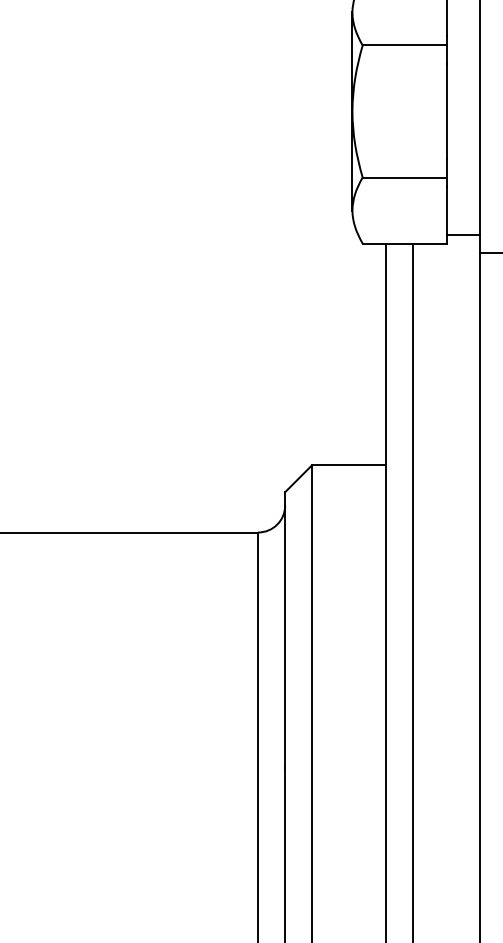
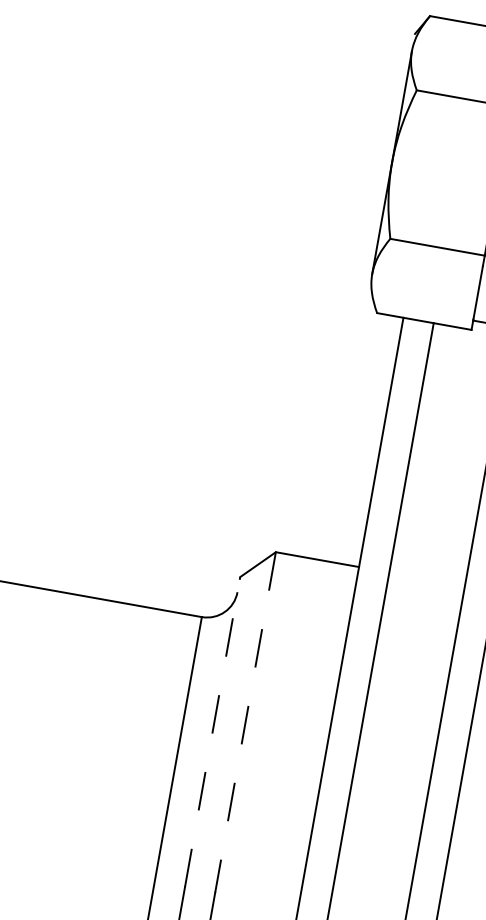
line: (312, 617) -> (245, 723), solid -> dashed
line: (285, 630) -> (212, 732), solid -> dashed

